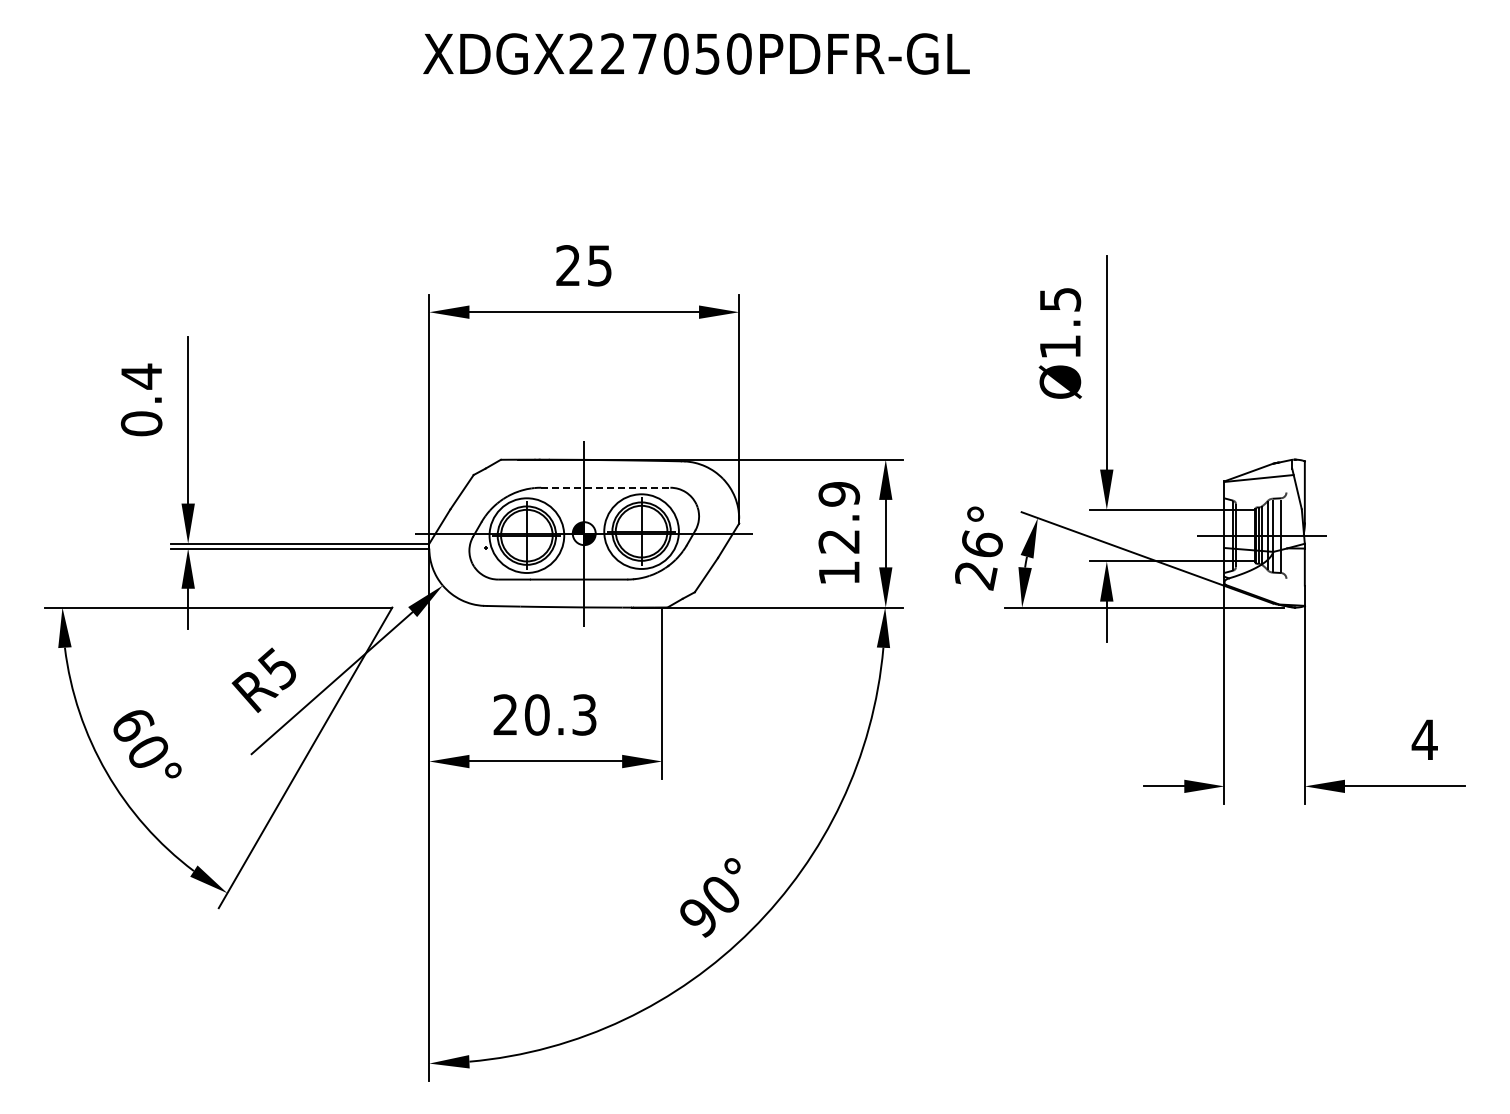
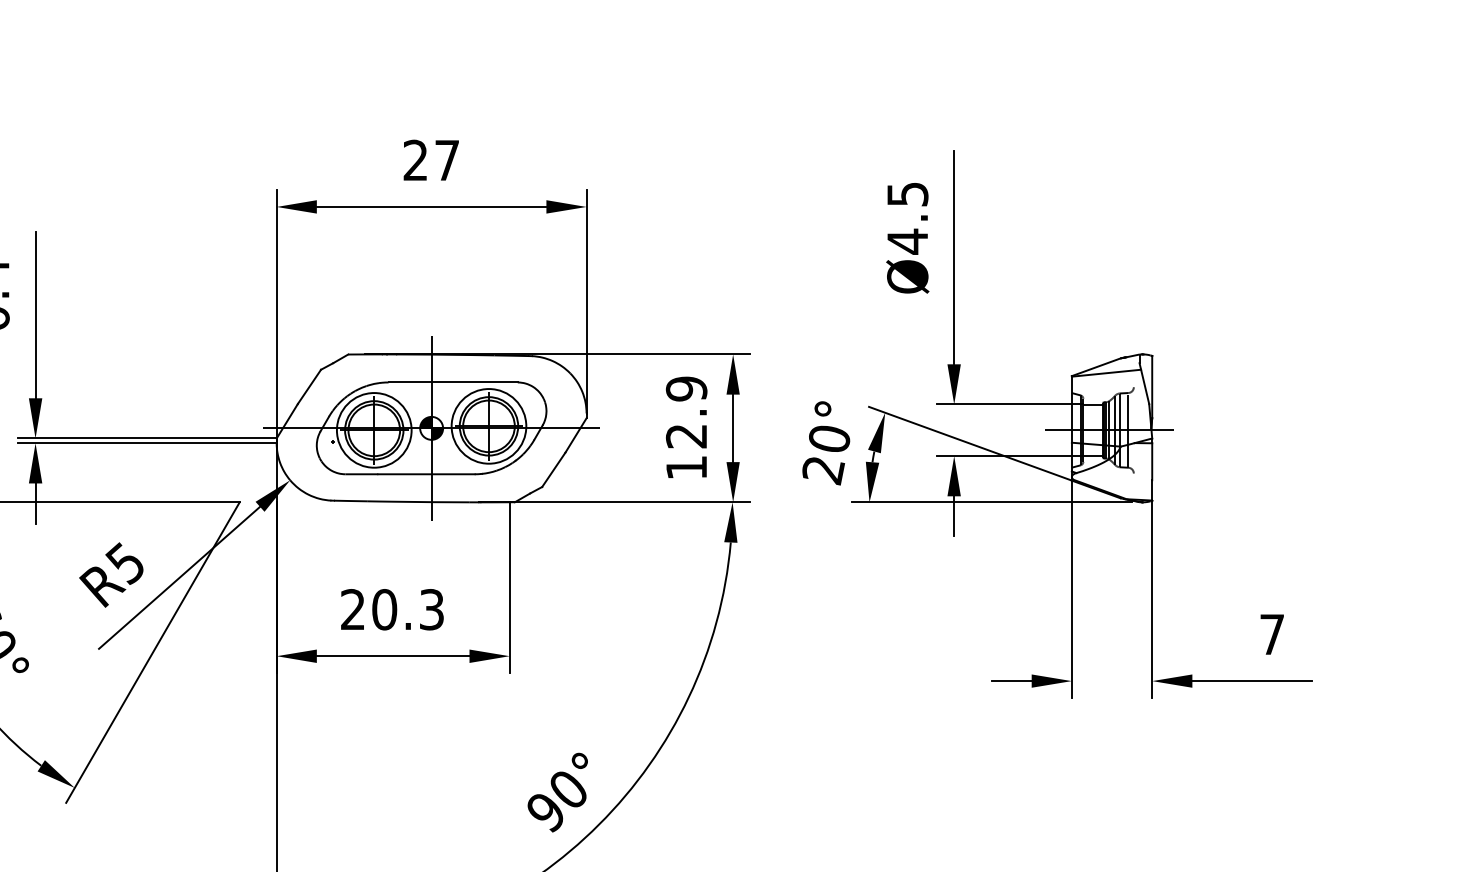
text: (599, 265) -> (446, 160), 25 -> 27
text: (1060, 347) -> (907, 242), Ø1.5 -> Ø4.5
line: (605, 487) -> (452, 382), dashed -> solid
text: (981, 543) -> (828, 438), 26° -> 20°
text: (1424, 739) -> (1271, 634), 4 -> 7

